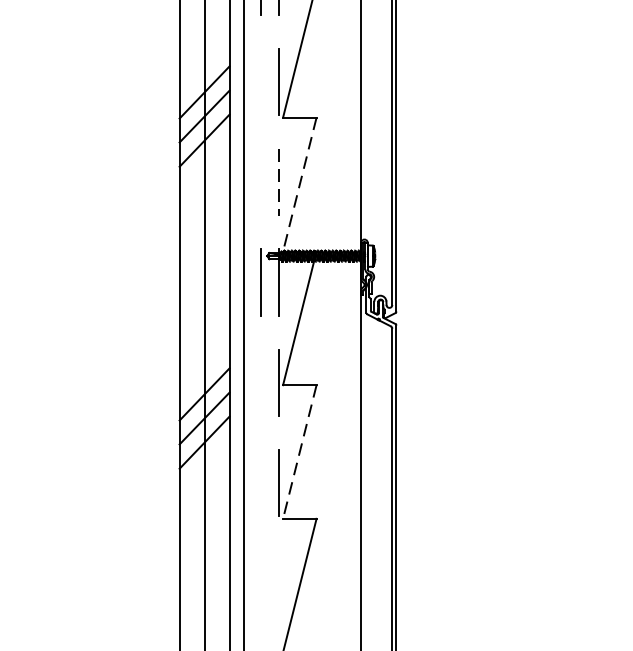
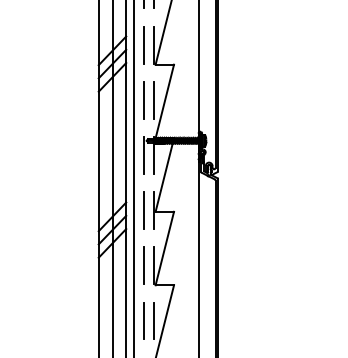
line: (261, 82) -> (143, 45), added
line: (261, 182) -> (143, 100), added
line: (279, 182) -> (153, 100), dashed -> solid
line: (299, 184) -> (164, 101), dashed -> solid
line: (261, 382) -> (143, 210), added
line: (299, 451) -> (164, 248), dashed -> solid
line: (261, 482) -> (143, 265), added
line: (261, 582) -> (143, 320), added
line: (279, 582) -> (153, 320), added

